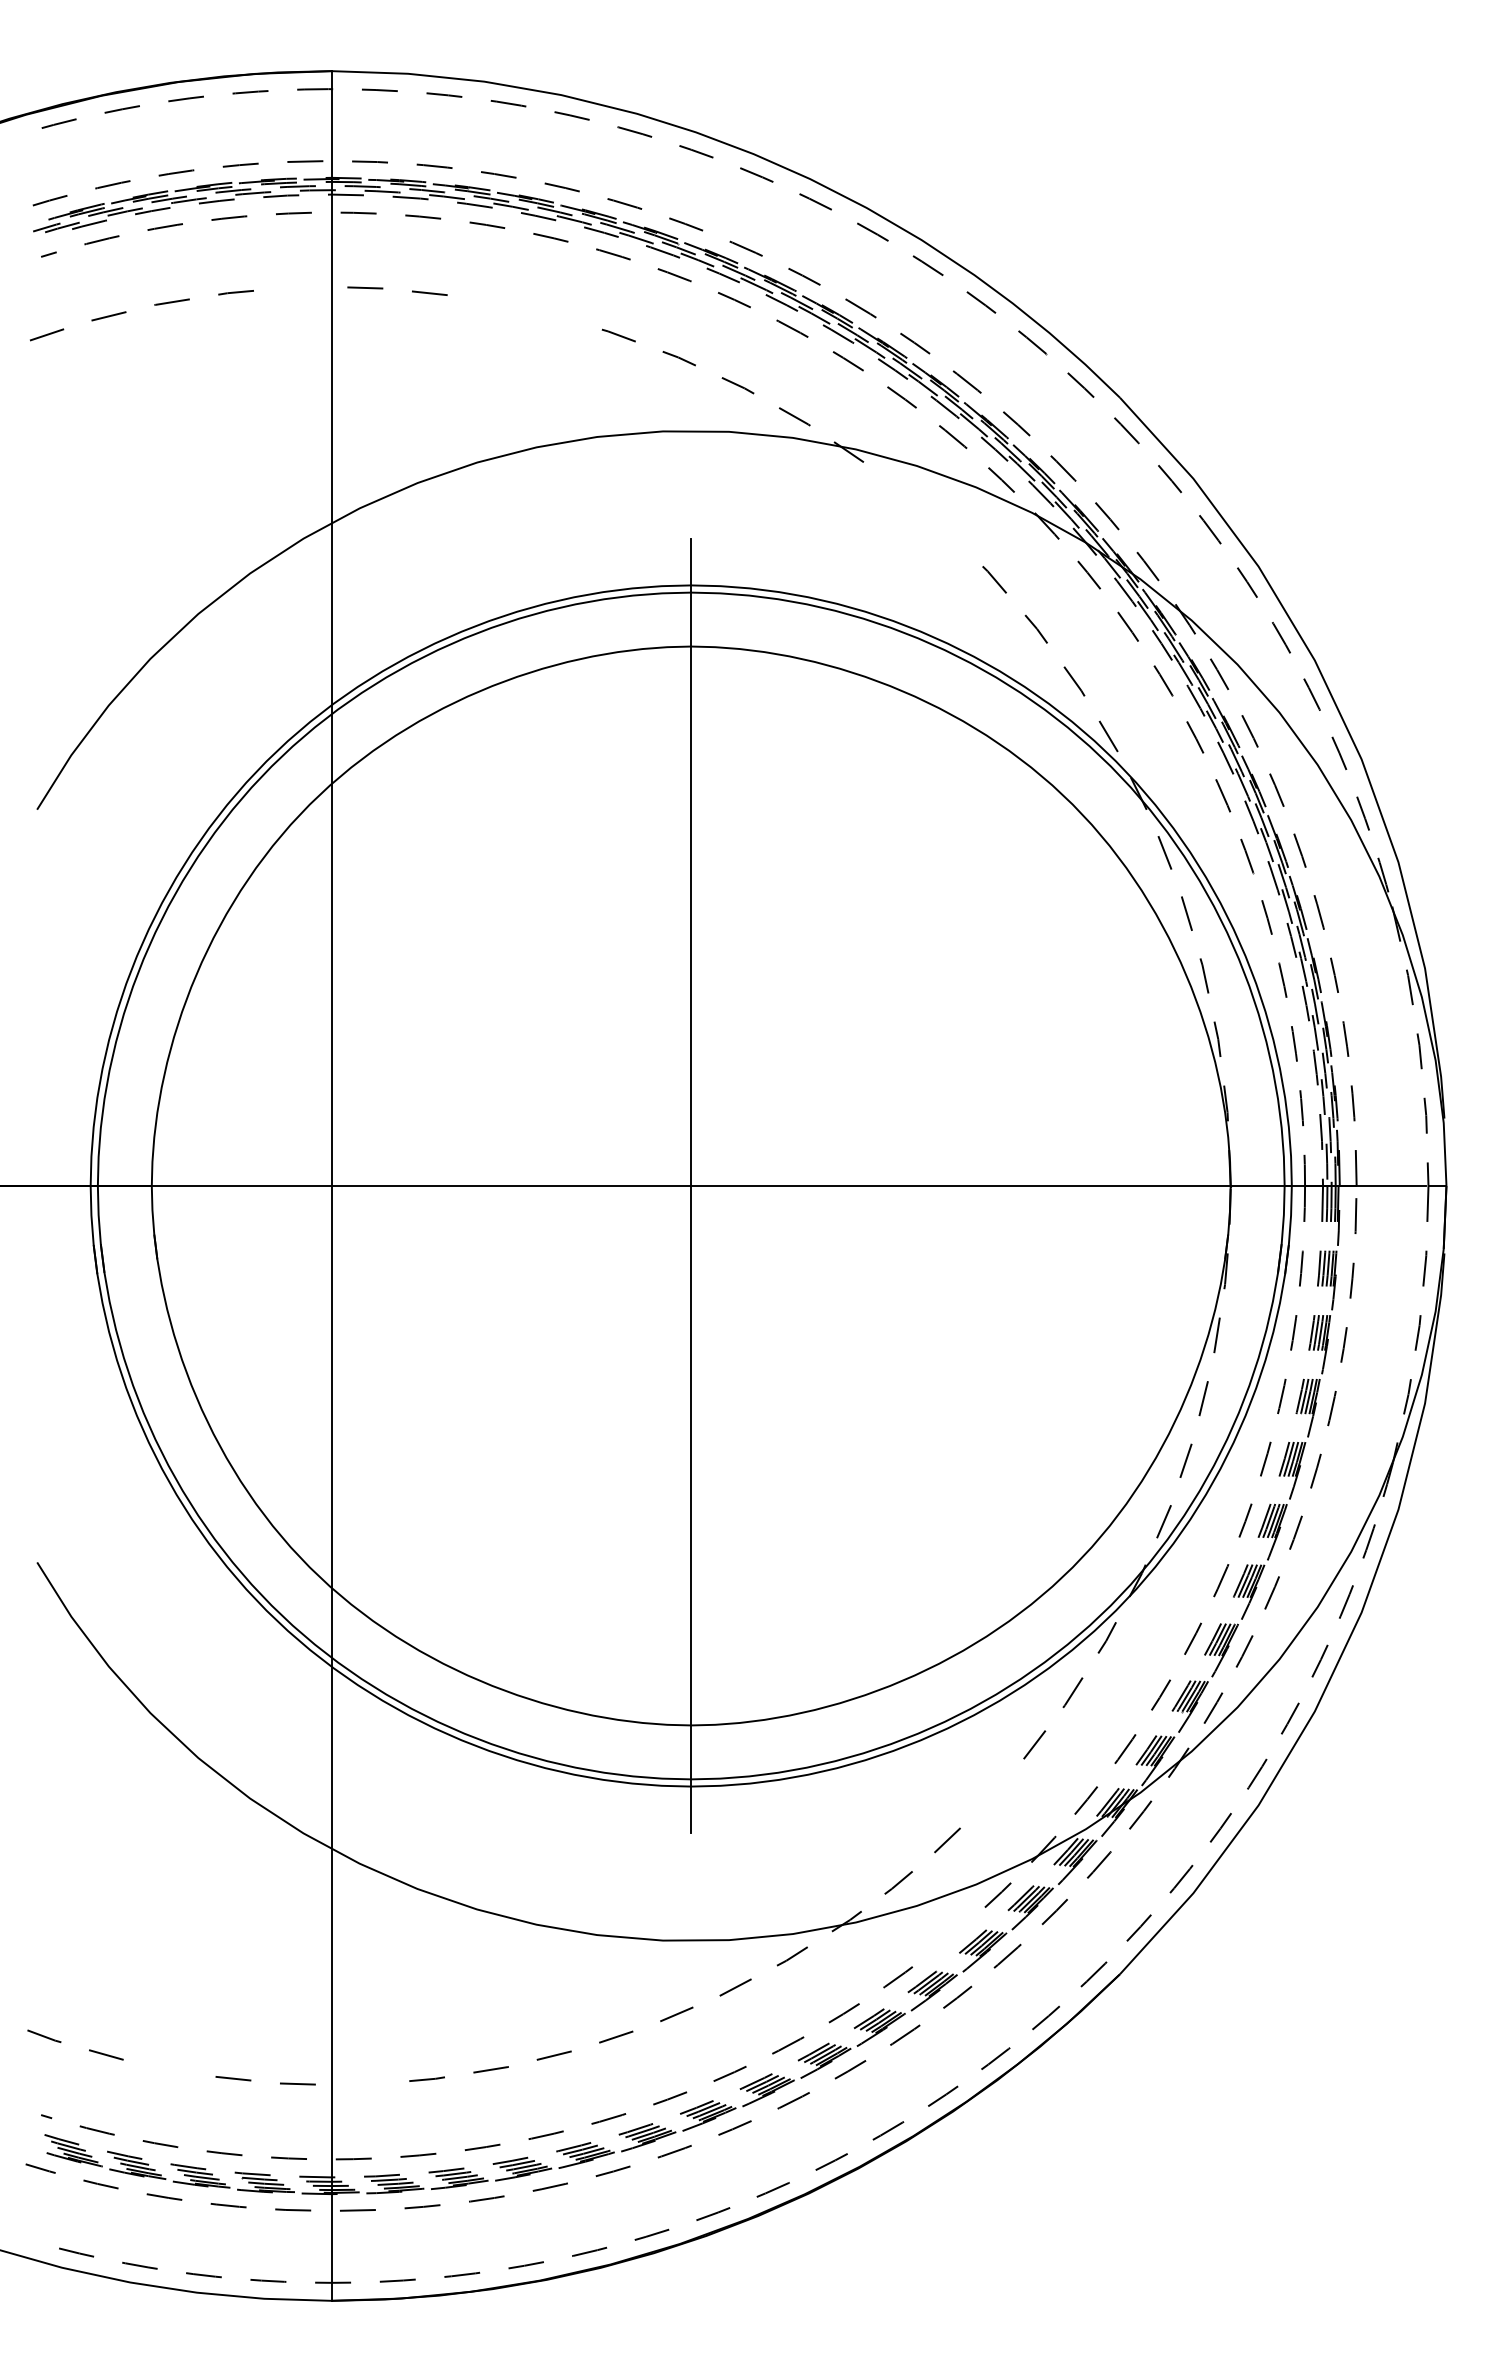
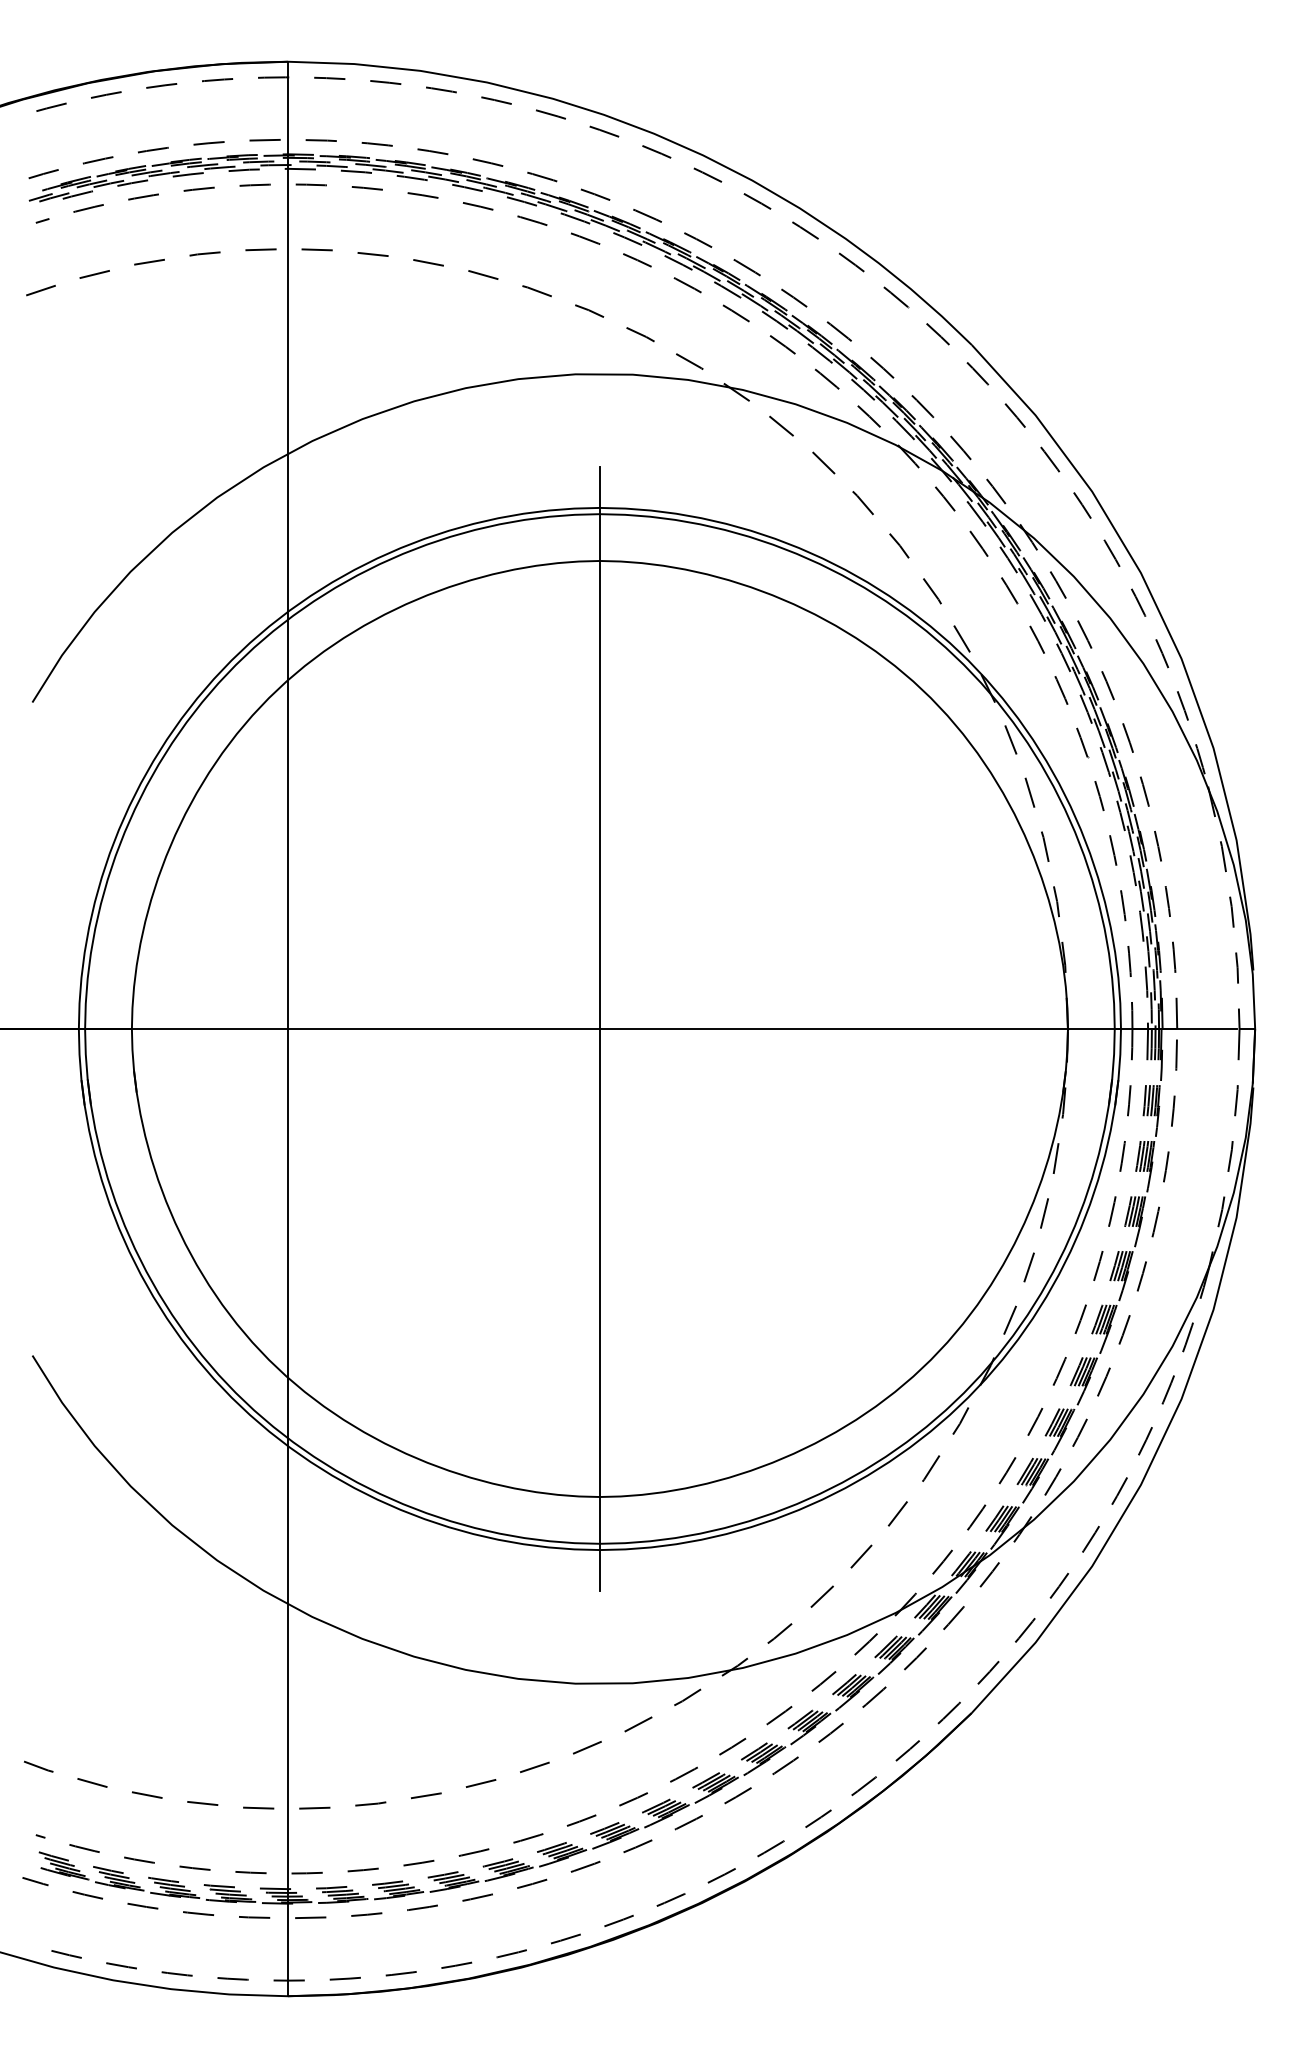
line: (300, 287) -> (260, 249), added
line: (493, 302) -> (428, 262), added
line: (556, 316) -> (483, 274), added
line: (900, 490) -> (781, 425), added
line: (949, 533) -> (823, 462), added
line: (992, 1793) -> (861, 1556), added
line: (949, 1937) -> (823, 1681), added
line: (169, 2068) -> (147, 1794), added
line: (362, 2083) -> (314, 1807), added

